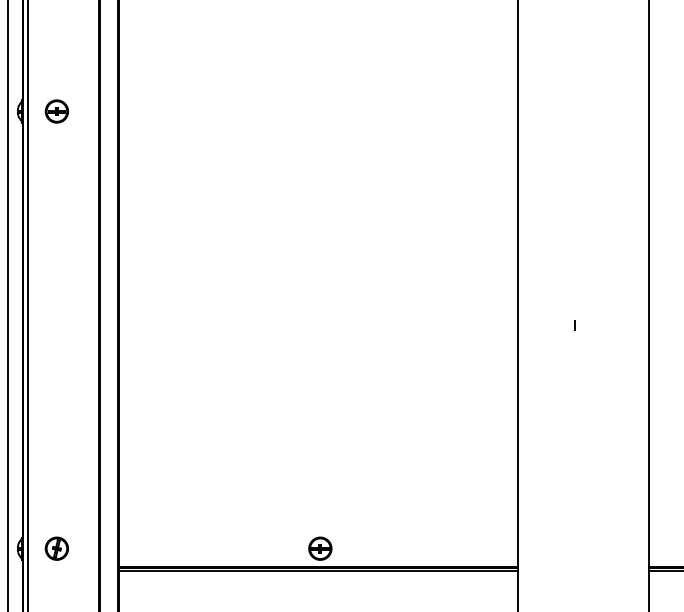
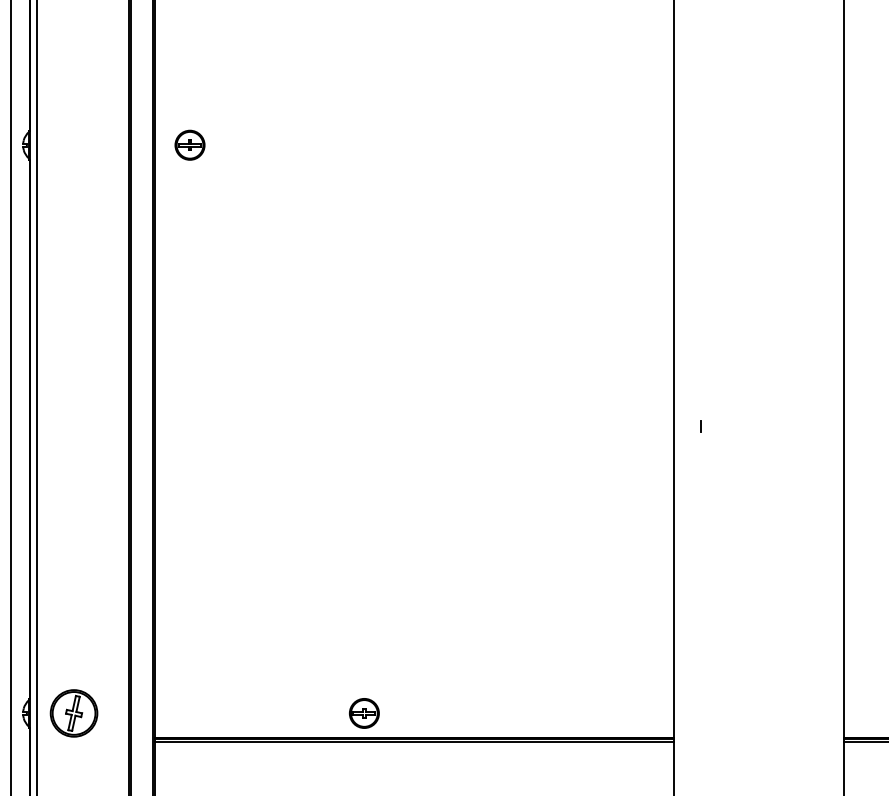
part: (56, 110) -> (189, 144), moved
line: (574, 325) -> (700, 426), moved
part: (56, 548) -> (73, 713), size x1.6
part: (320, 548) -> (364, 713), moved

